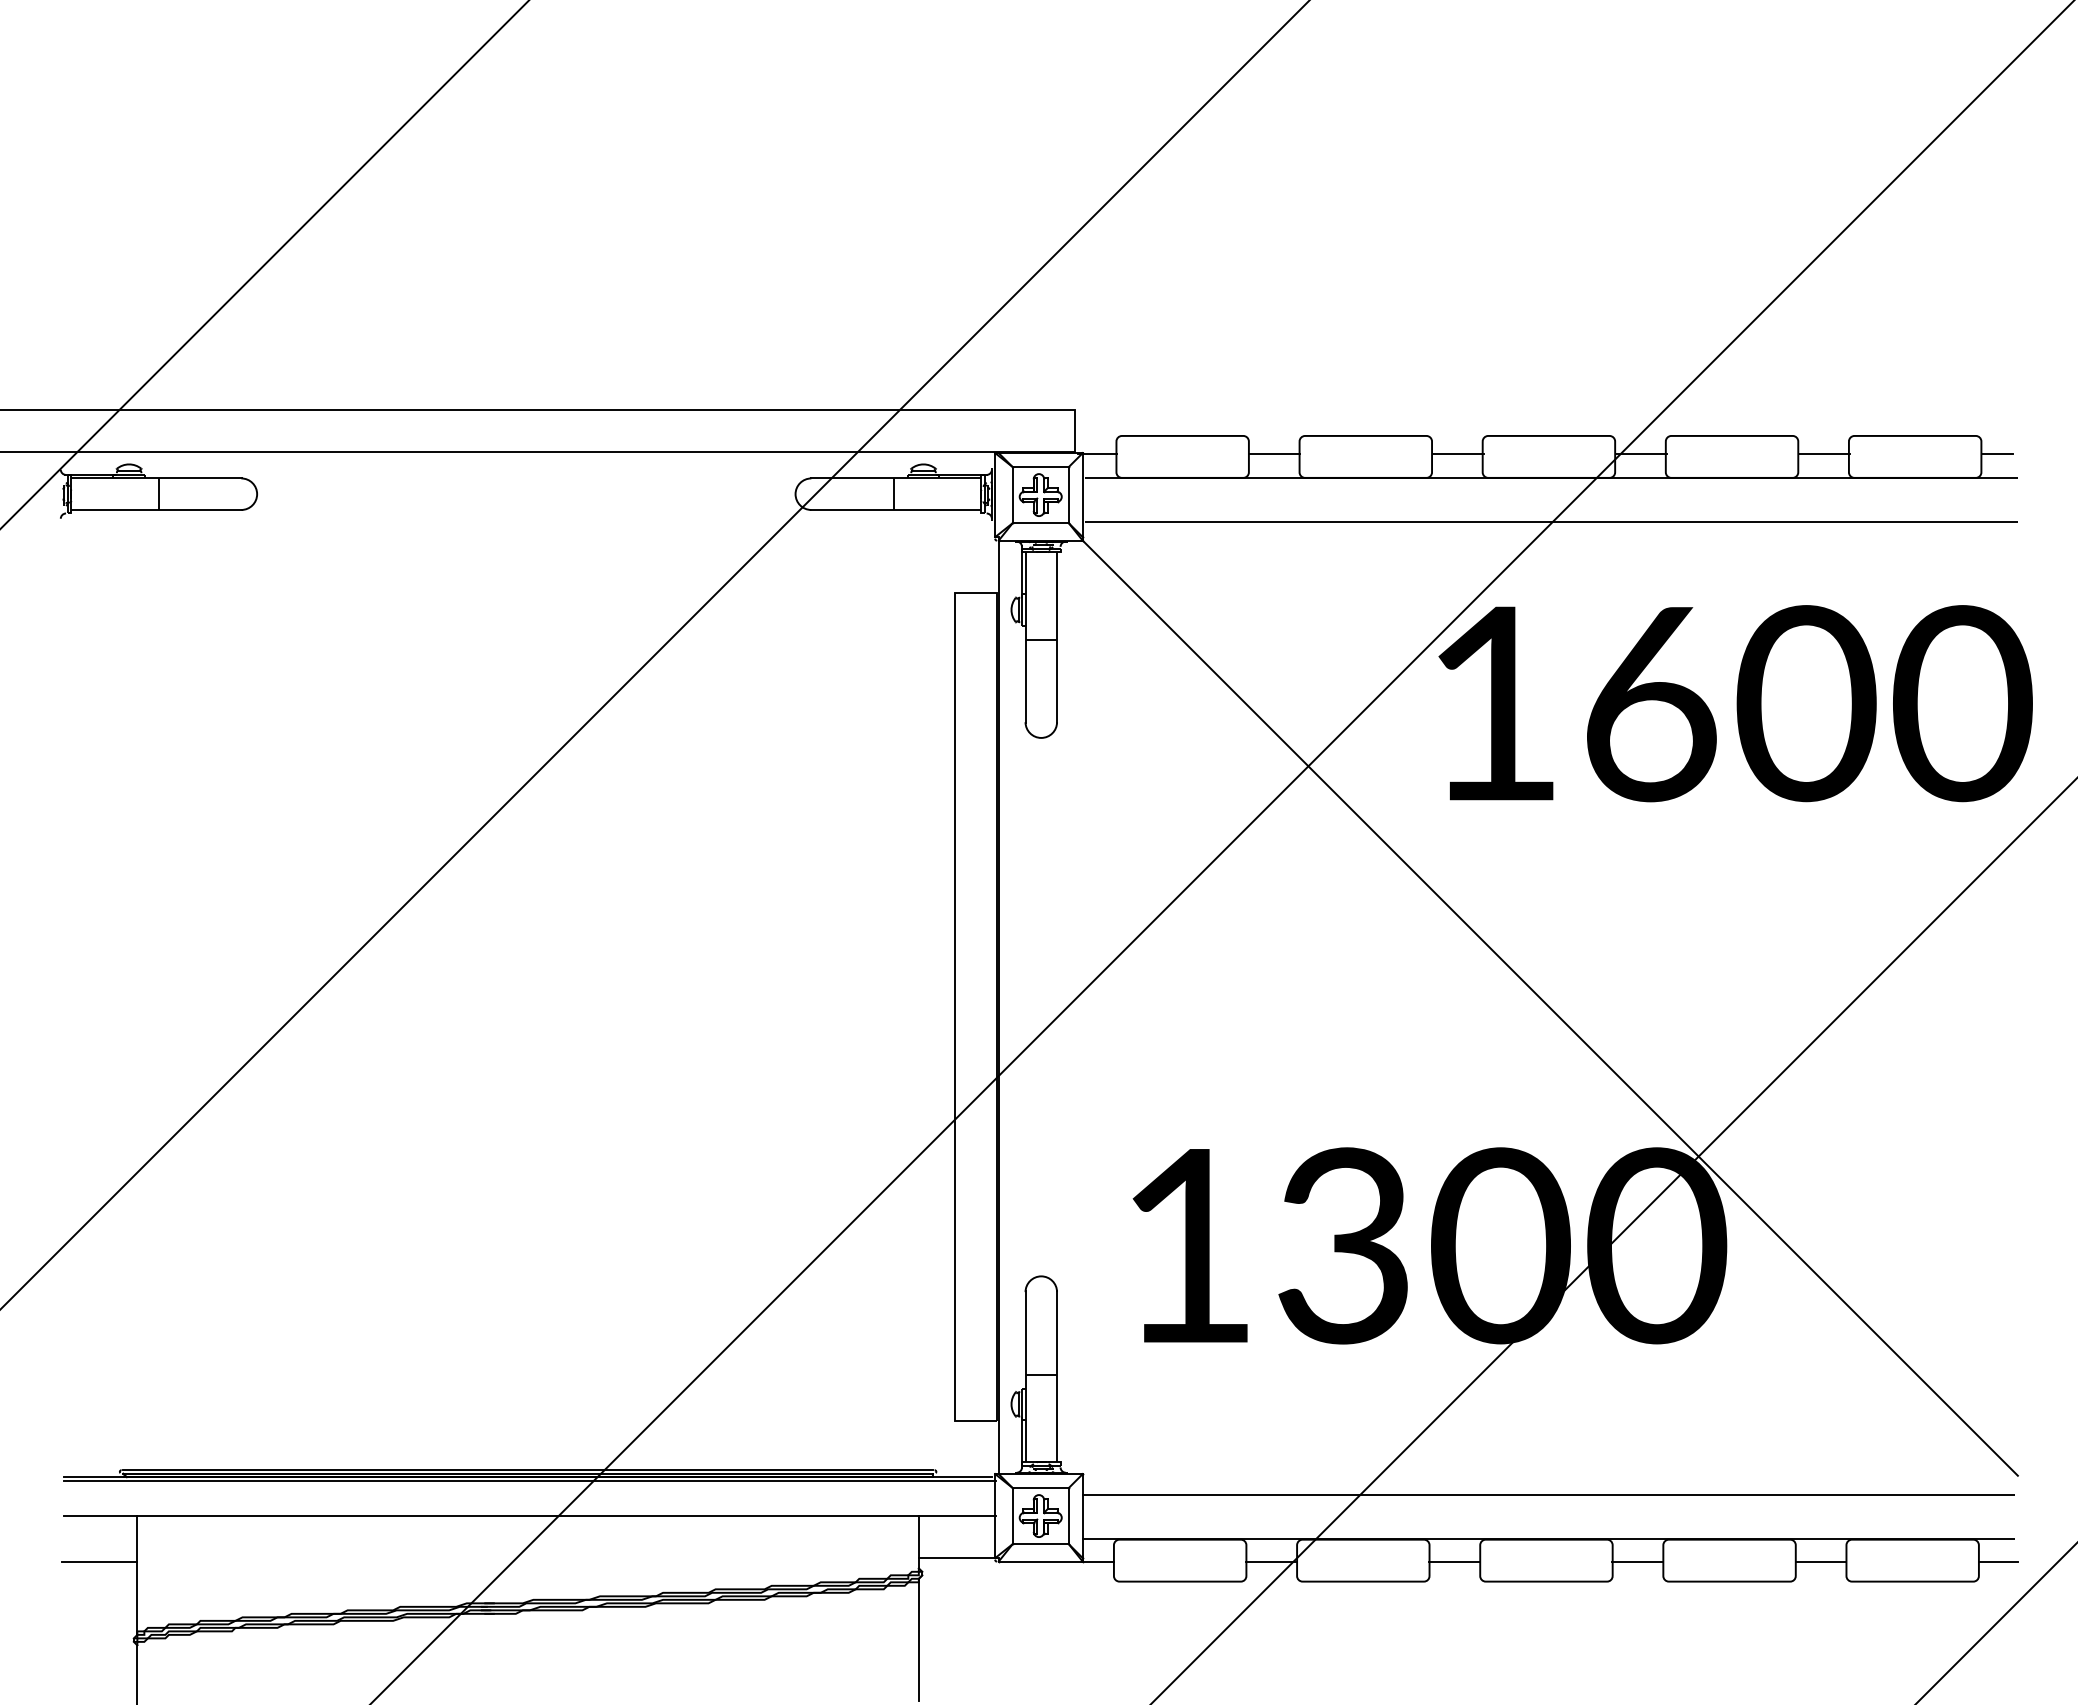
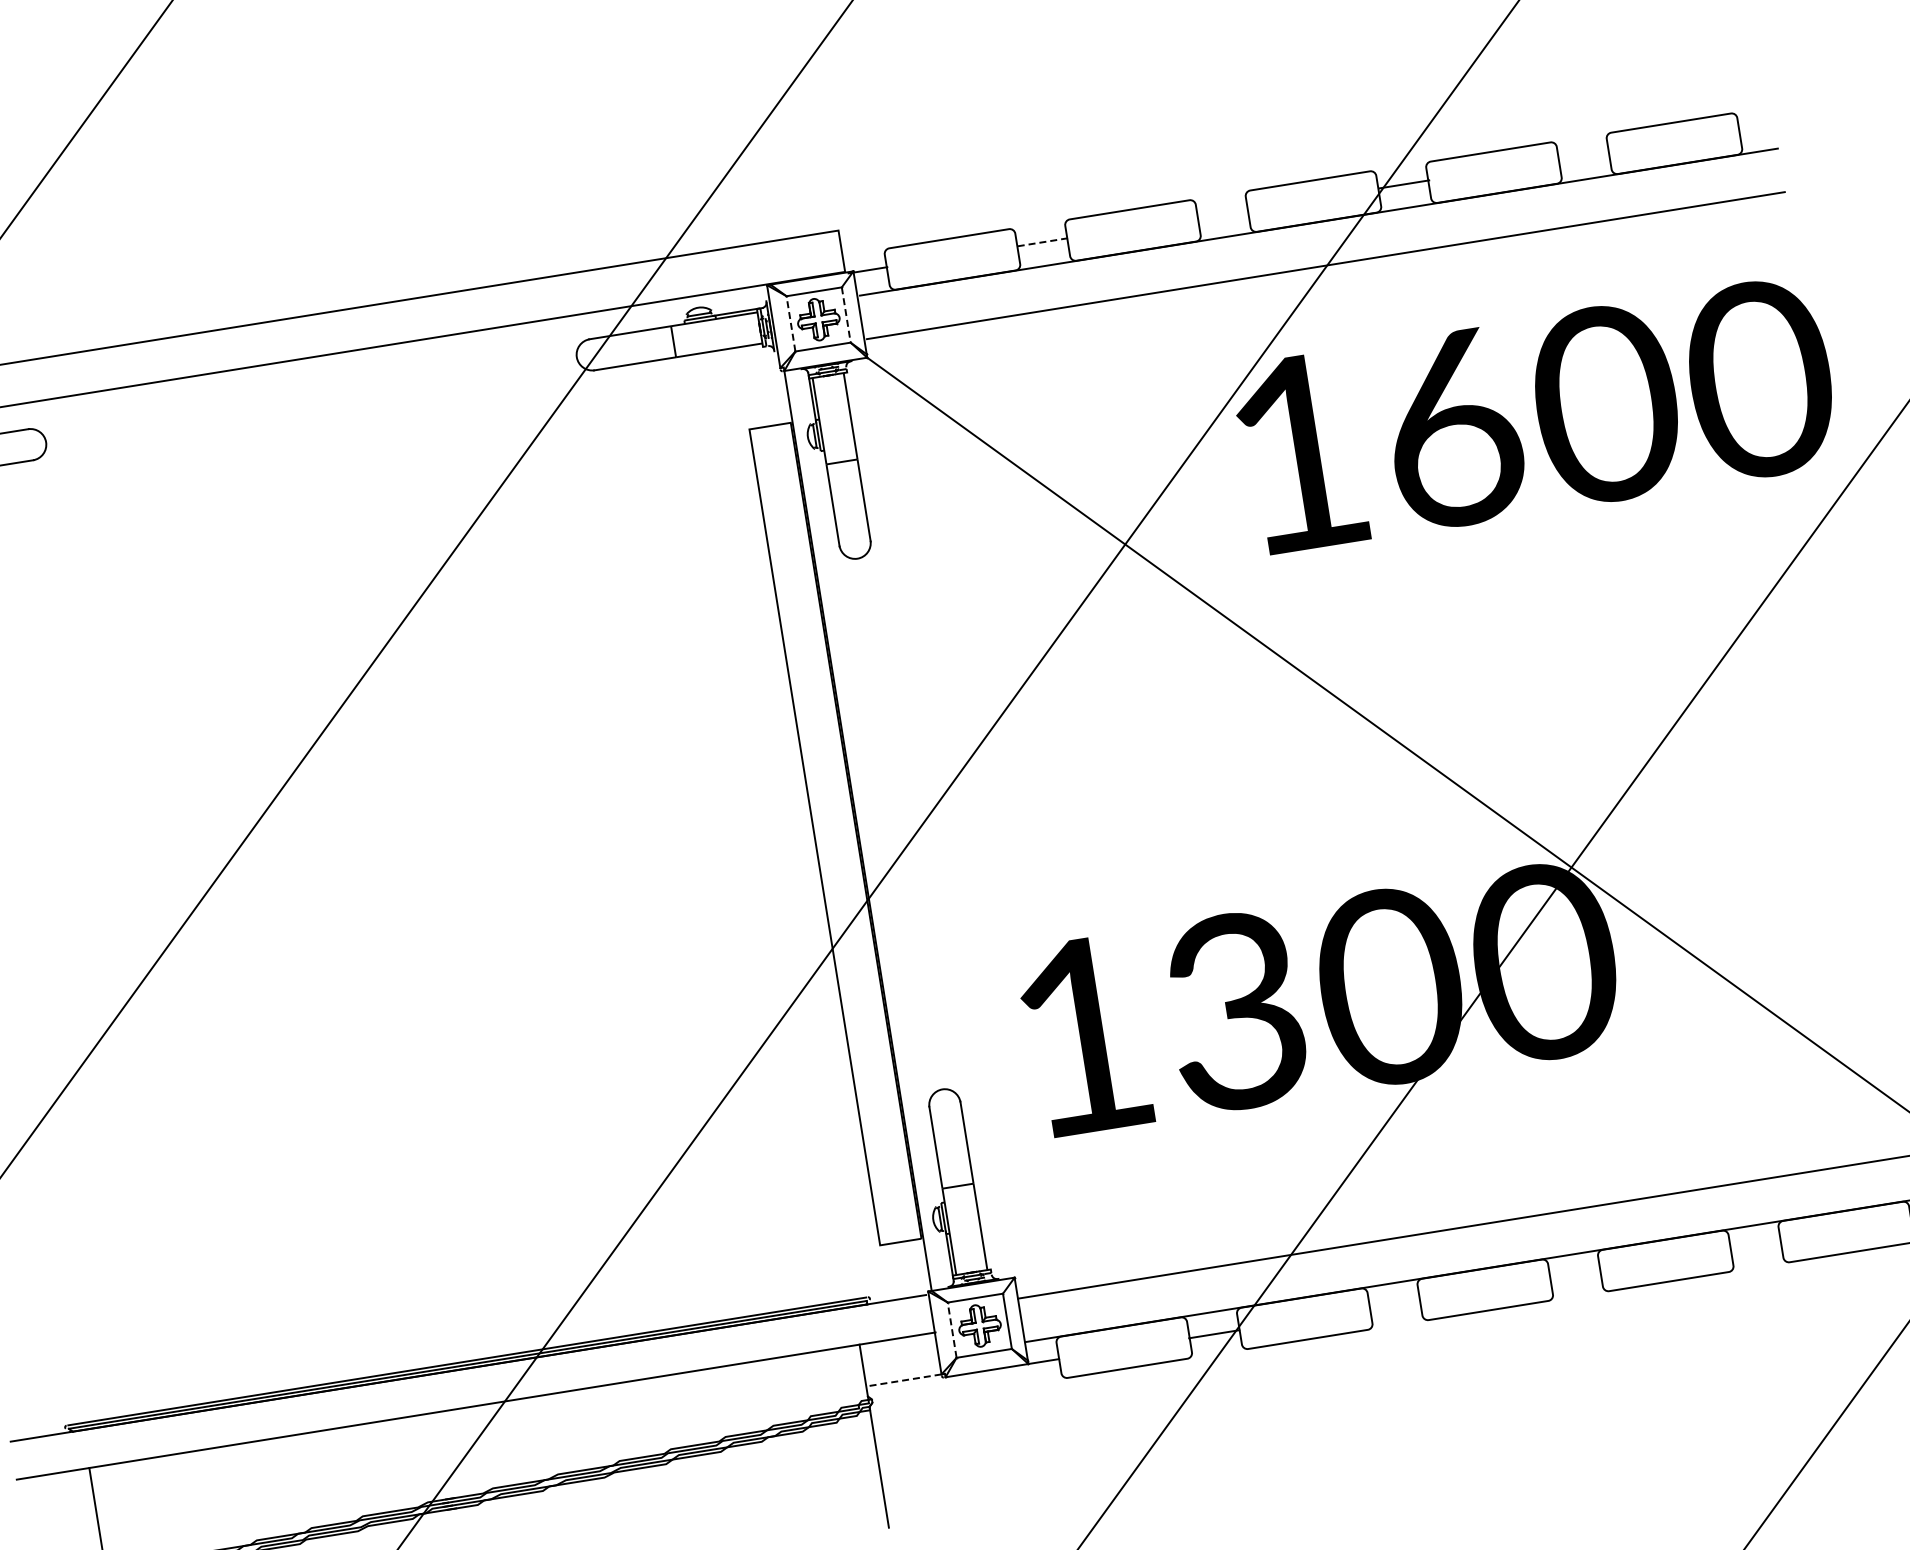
line: (1274, 454) -> (1042, 242), solid -> dashed
line: (1457, 454) -> (1222, 213), removed
line: (1824, 454) -> (1584, 155), removed
line: (1997, 454) -> (1755, 128), removed
line: (1012, 494) -> (790, 323), solid -> dashed
line: (1068, 495) -> (846, 315), solid -> dashed
line: (529, 1480) -> (470, 1371), removed
line: (1012, 1515) -> (951, 1329), solid -> dashed
line: (956, 1558) -> (903, 1380), solid -> dashed
line: (99, 1561) -> (59, 1519), removed
line: (1454, 1561) -> (1394, 1305), removed
line: (1637, 1561) -> (1575, 1276), removed
line: (1820, 1561) -> (1755, 1247), removed

